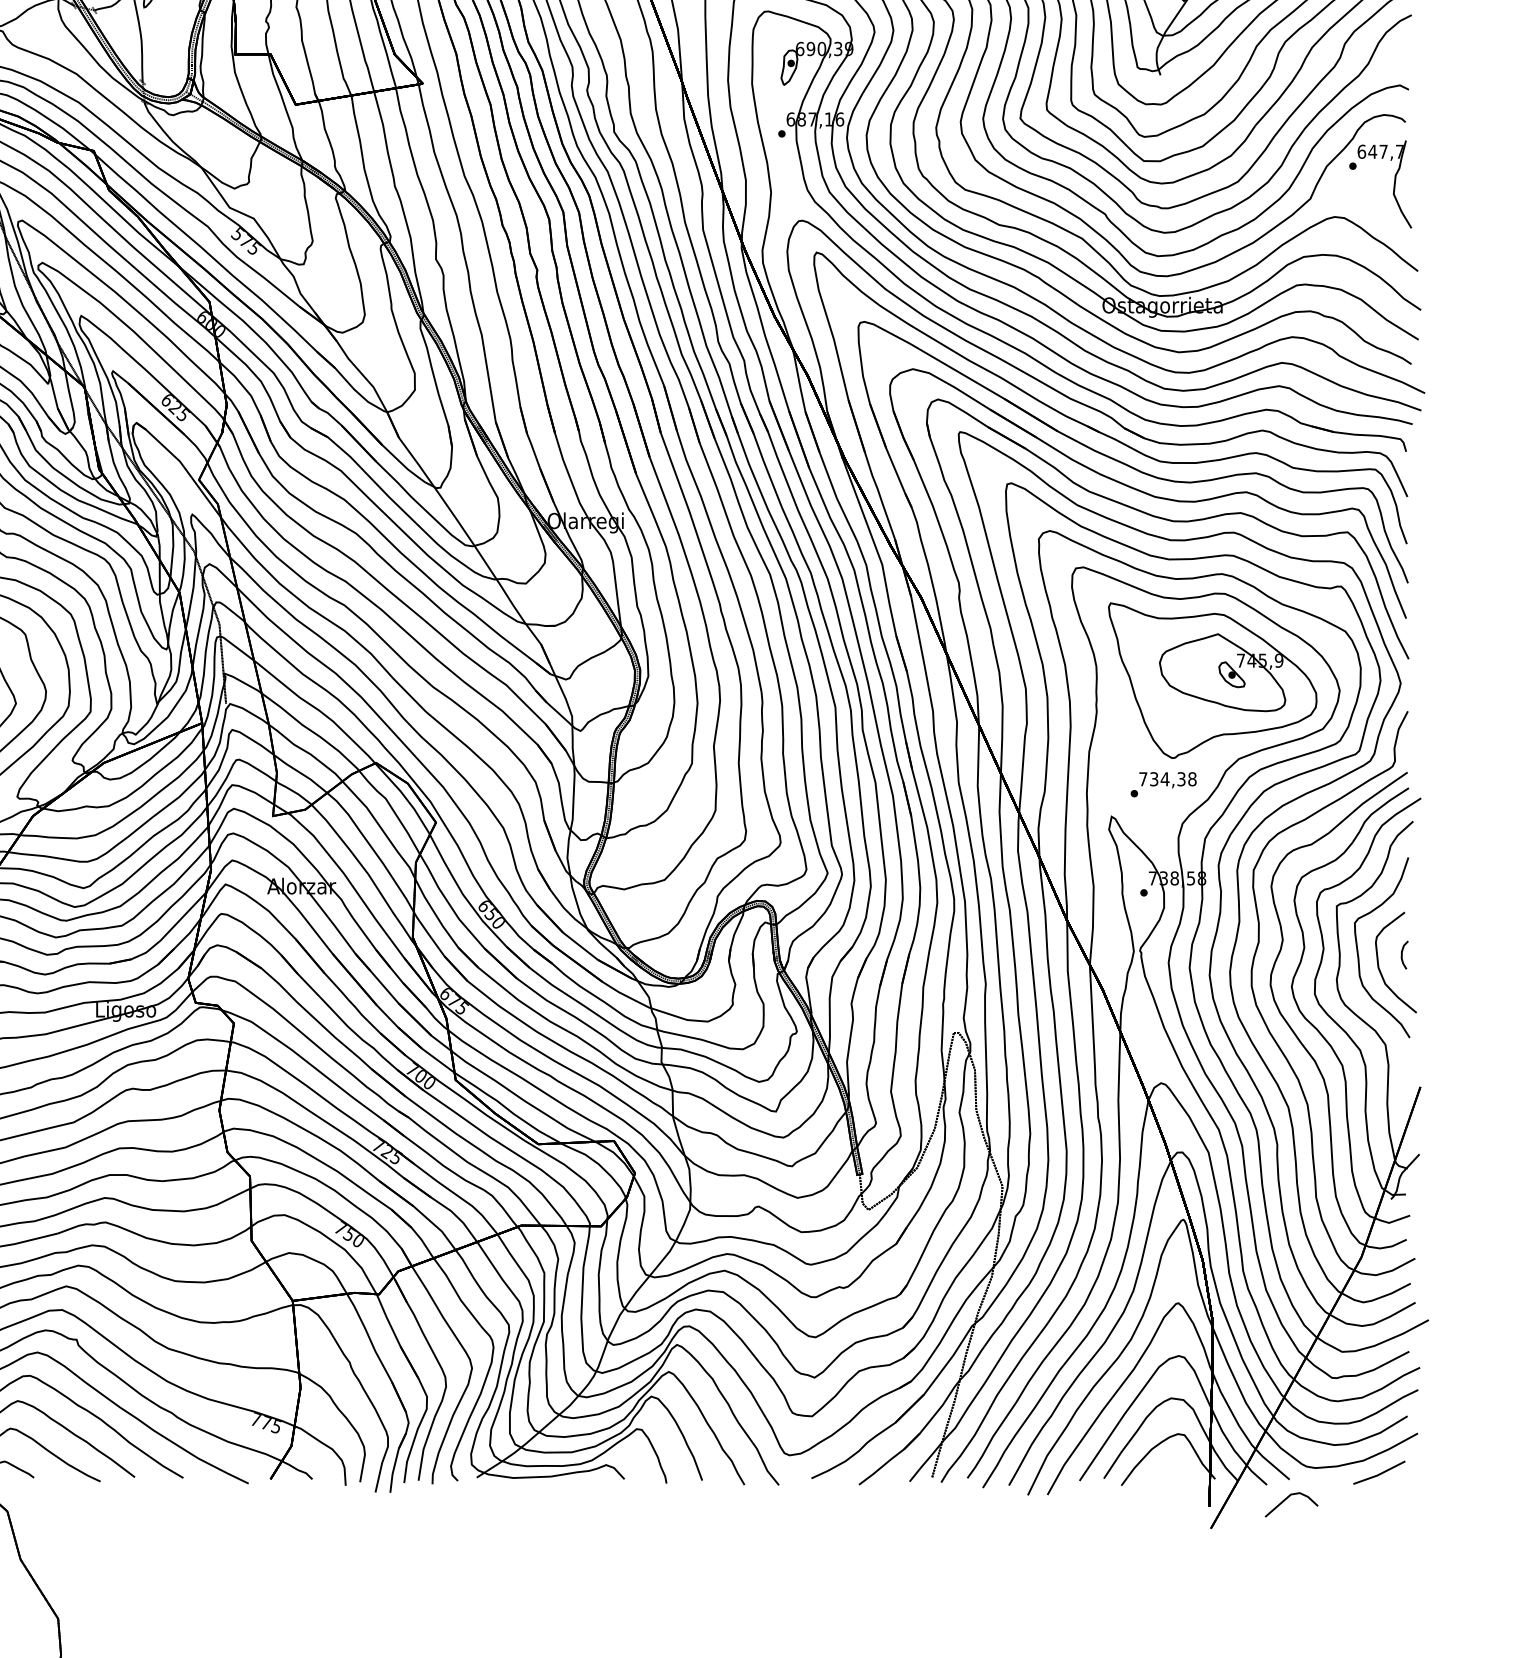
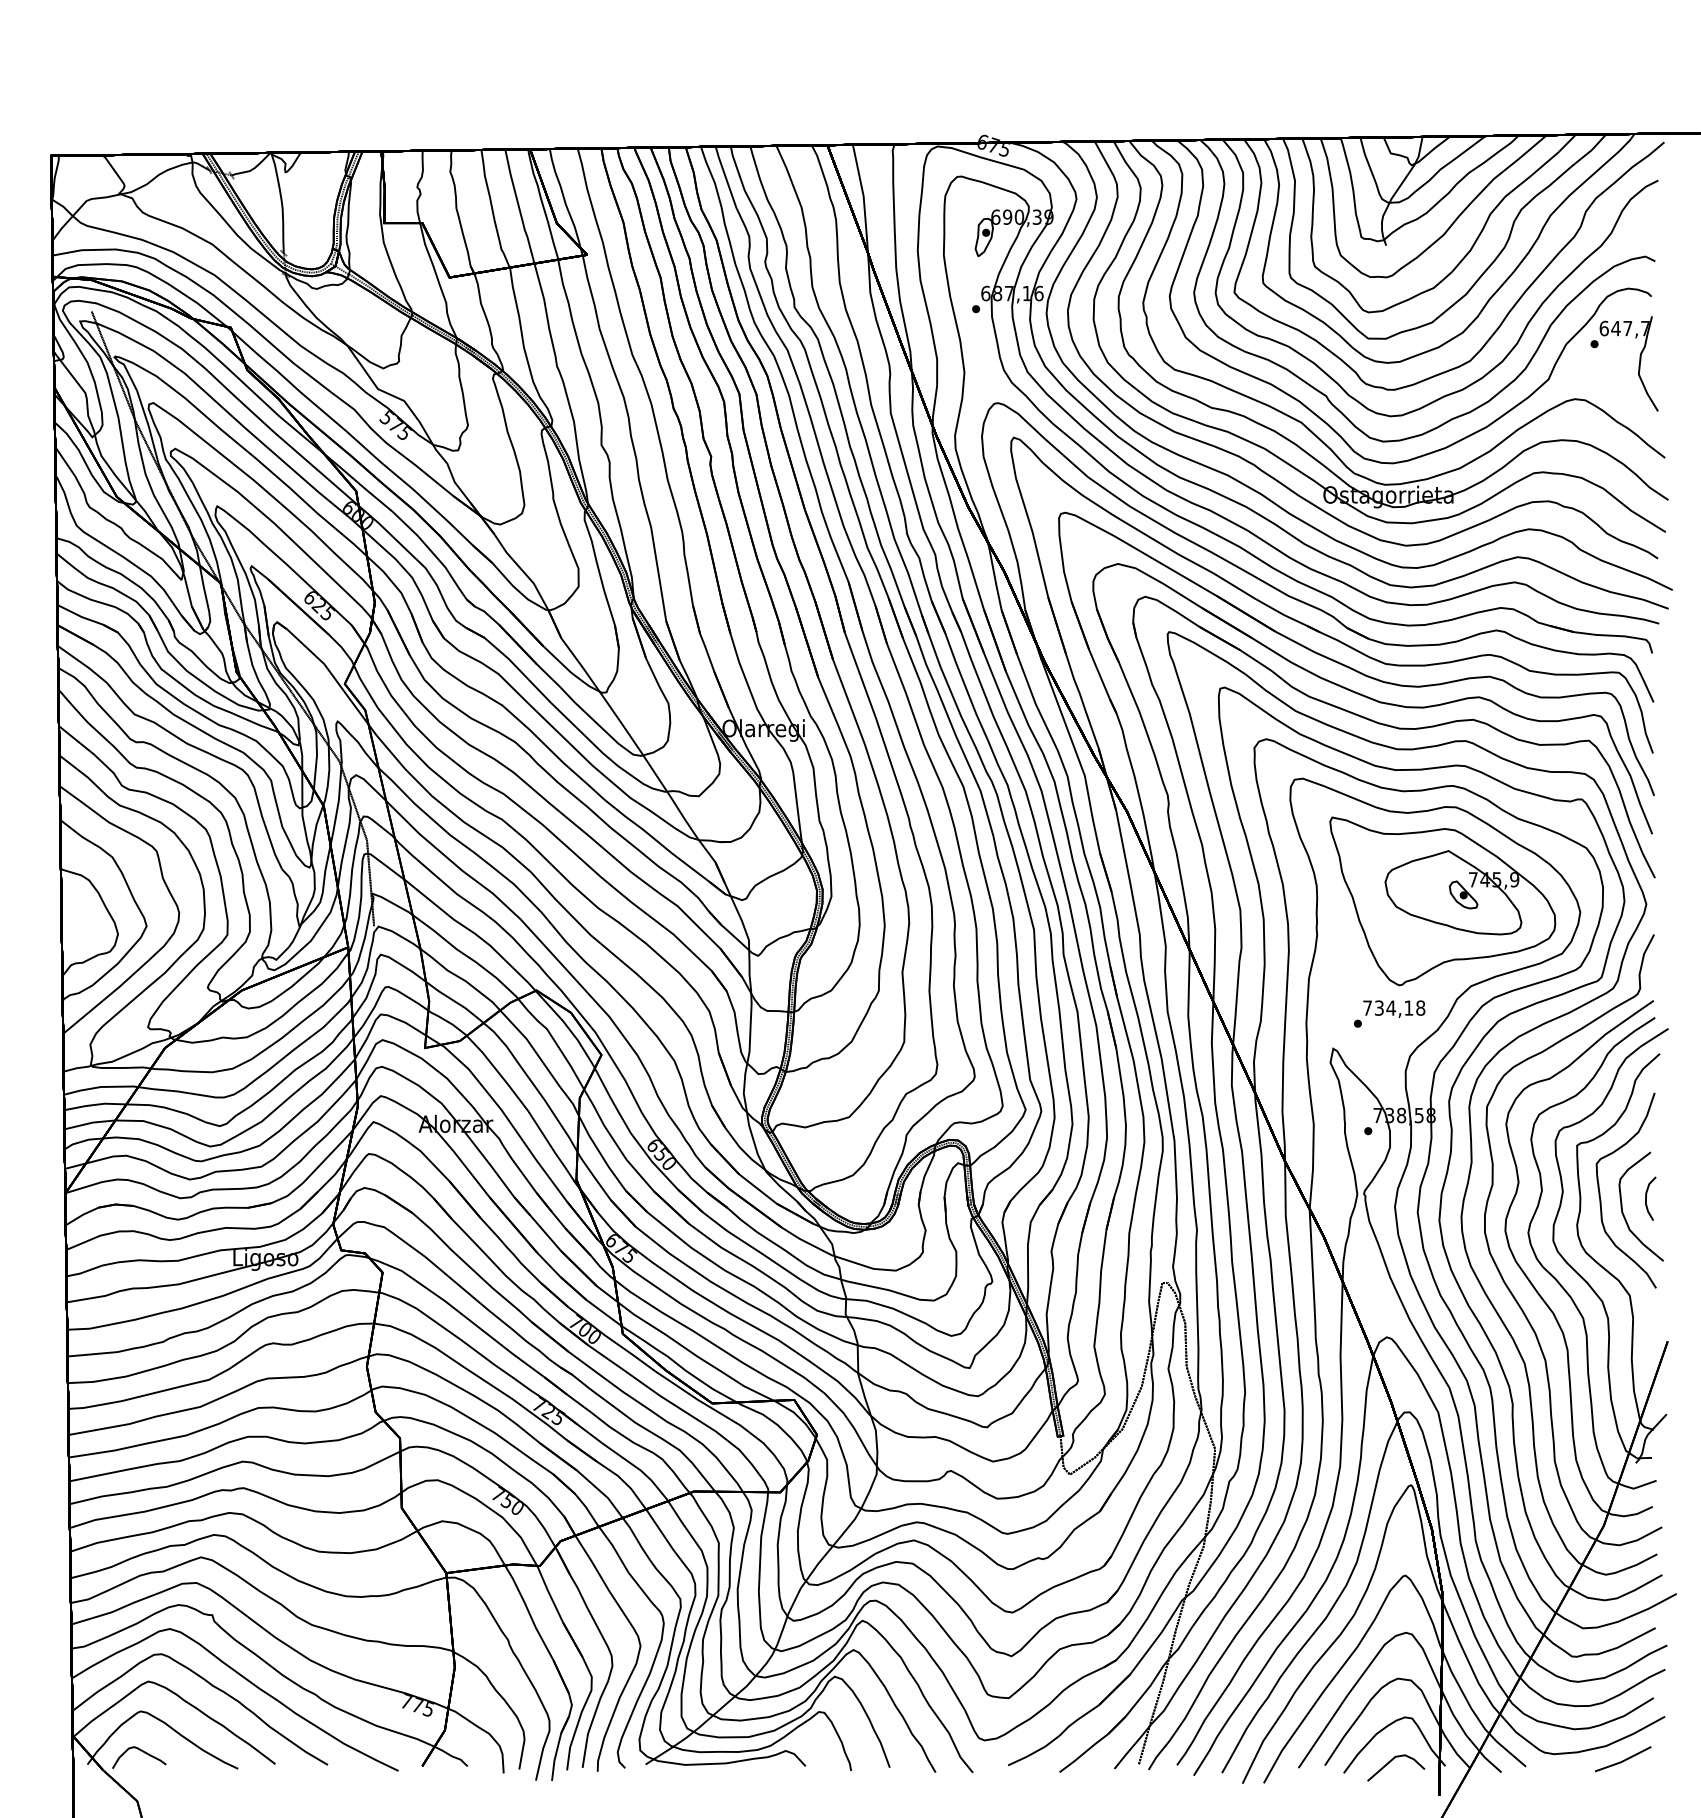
text: (1181, 778) -> (1408, 1007), 734,38 -> 734,18
part: (1404, 955) -> (1650, 1198), size x1.43
line: (1287, 1498) -> (1391, 1761), moved

